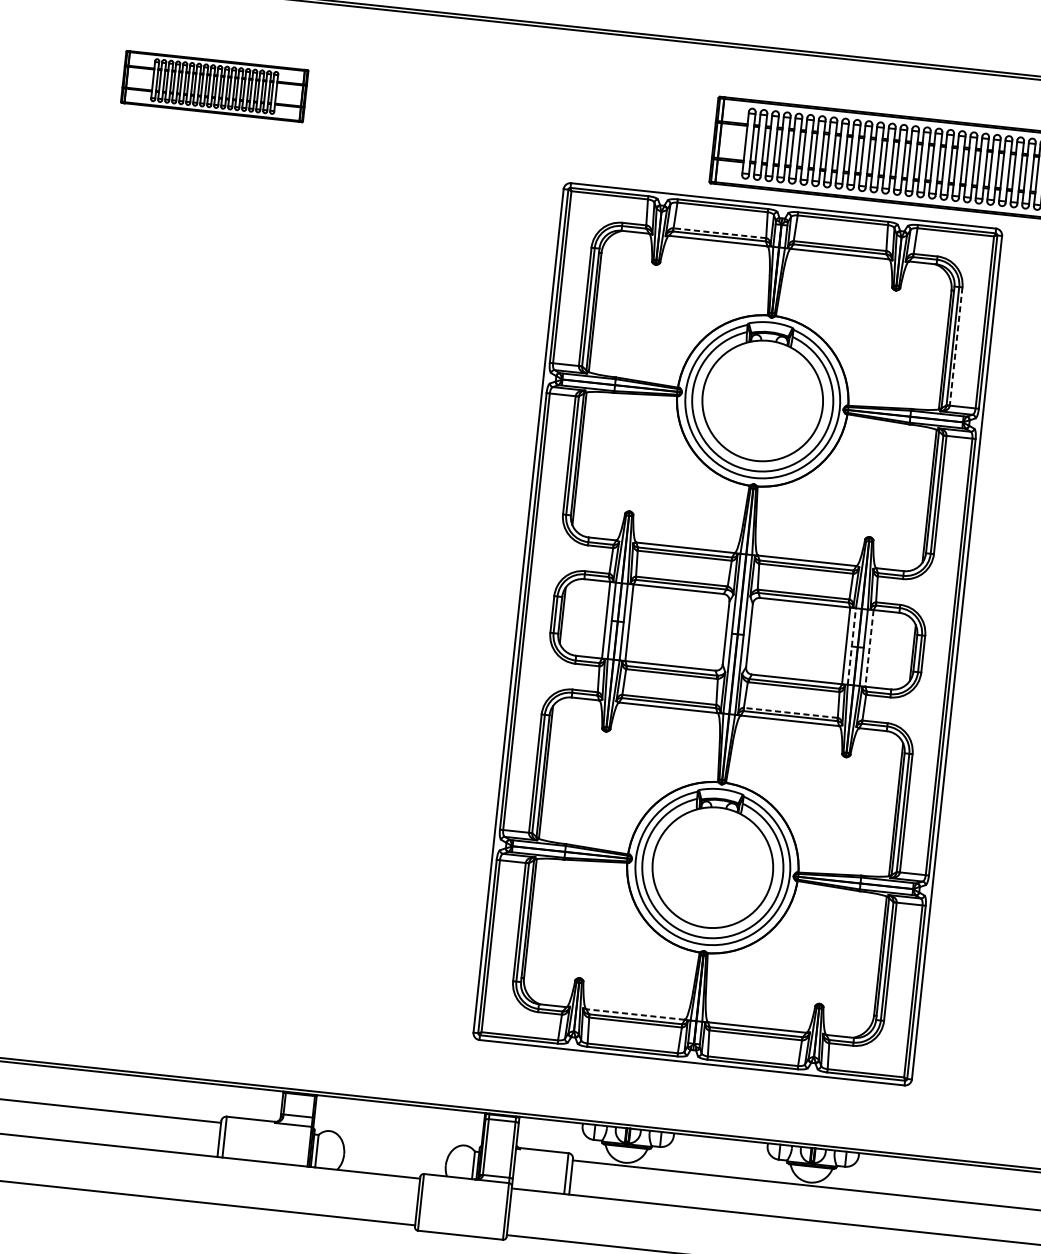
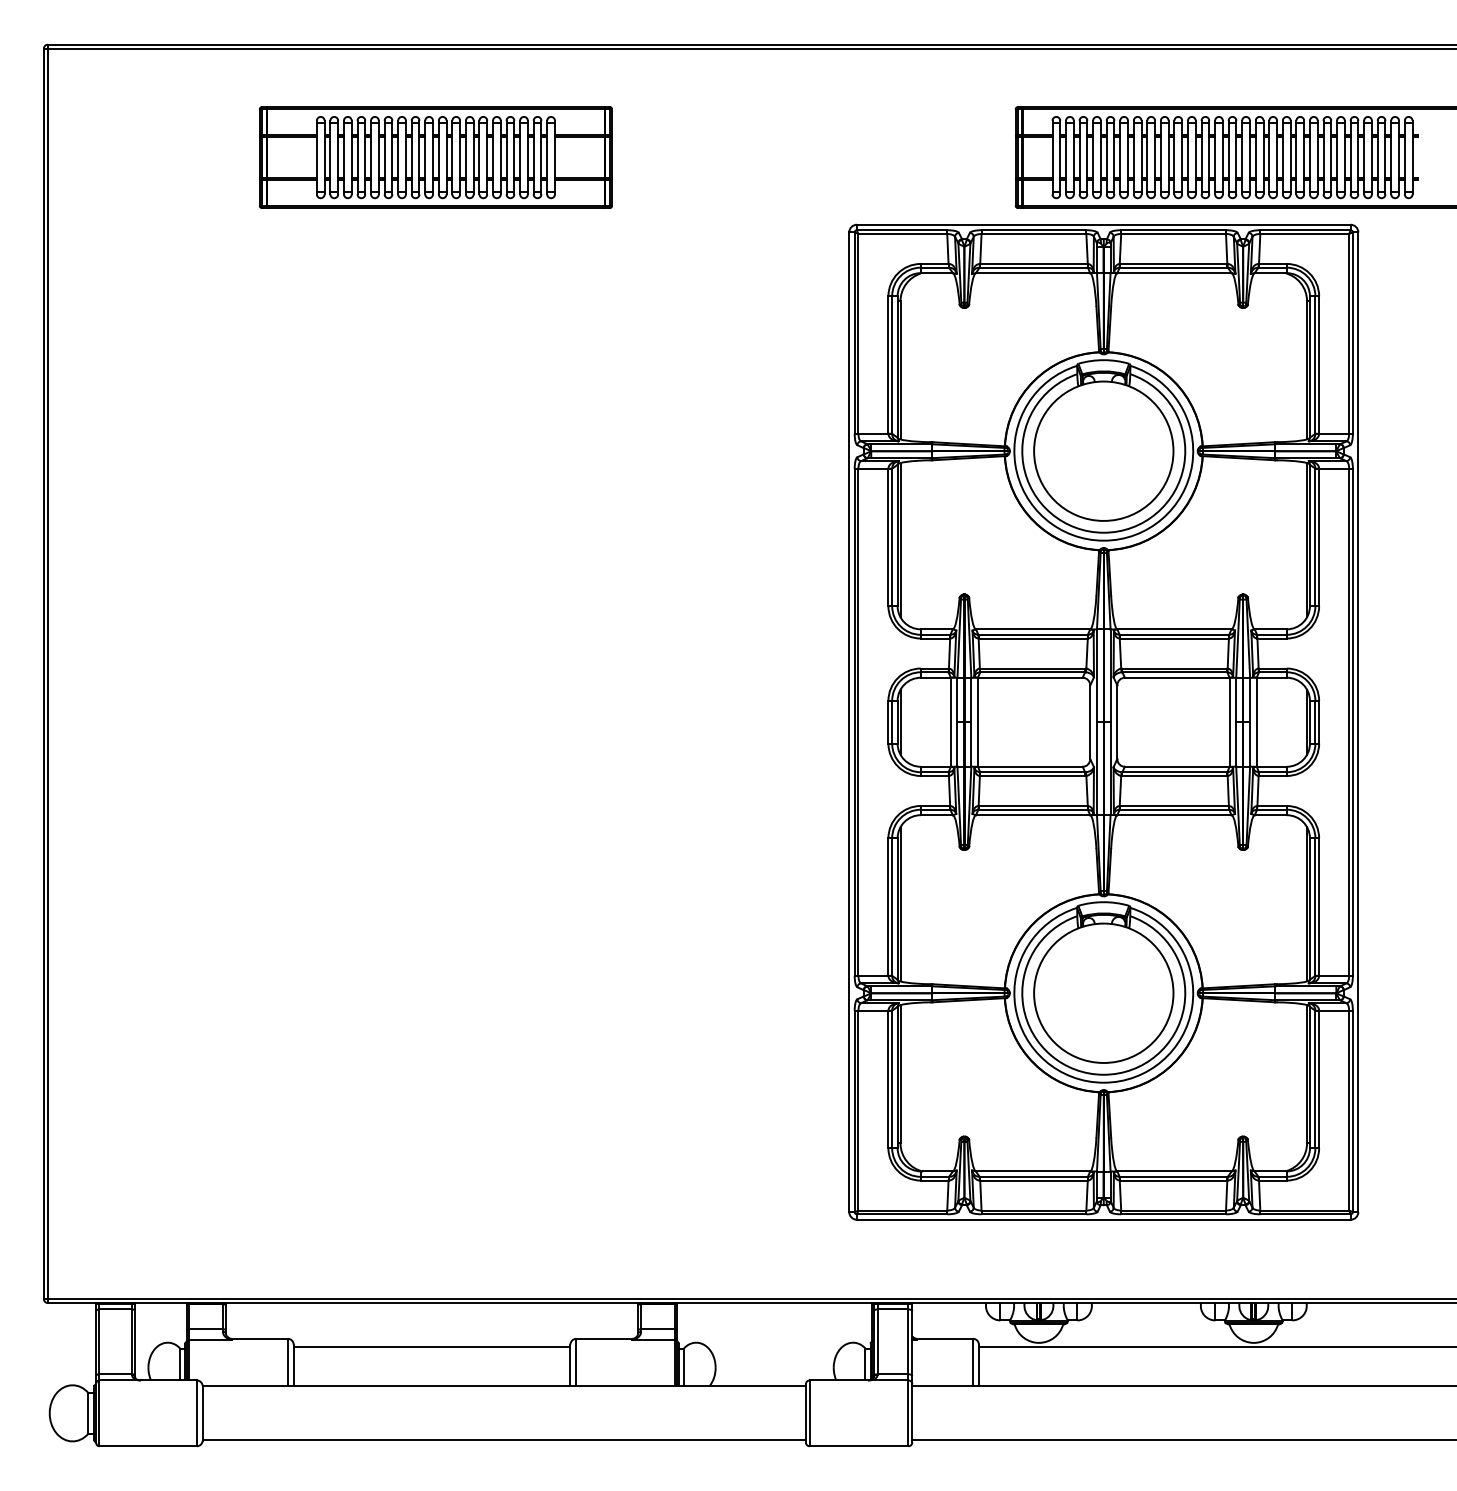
part: (214, 86) -> (435, 157), size x1.67
line: (720, 232) -> (1034, 263), dashed -> solid
line: (956, 346) -> (1319, 365), dashed -> solid
line: (852, 645) -> (1236, 721), dashed -> solid
line: (869, 648) -> (1256, 722), dashed -> solid
line: (791, 712) -> (1174, 805), dashed -> solid
line: (635, 1014) -> (1032, 1171), dashed -> solid

